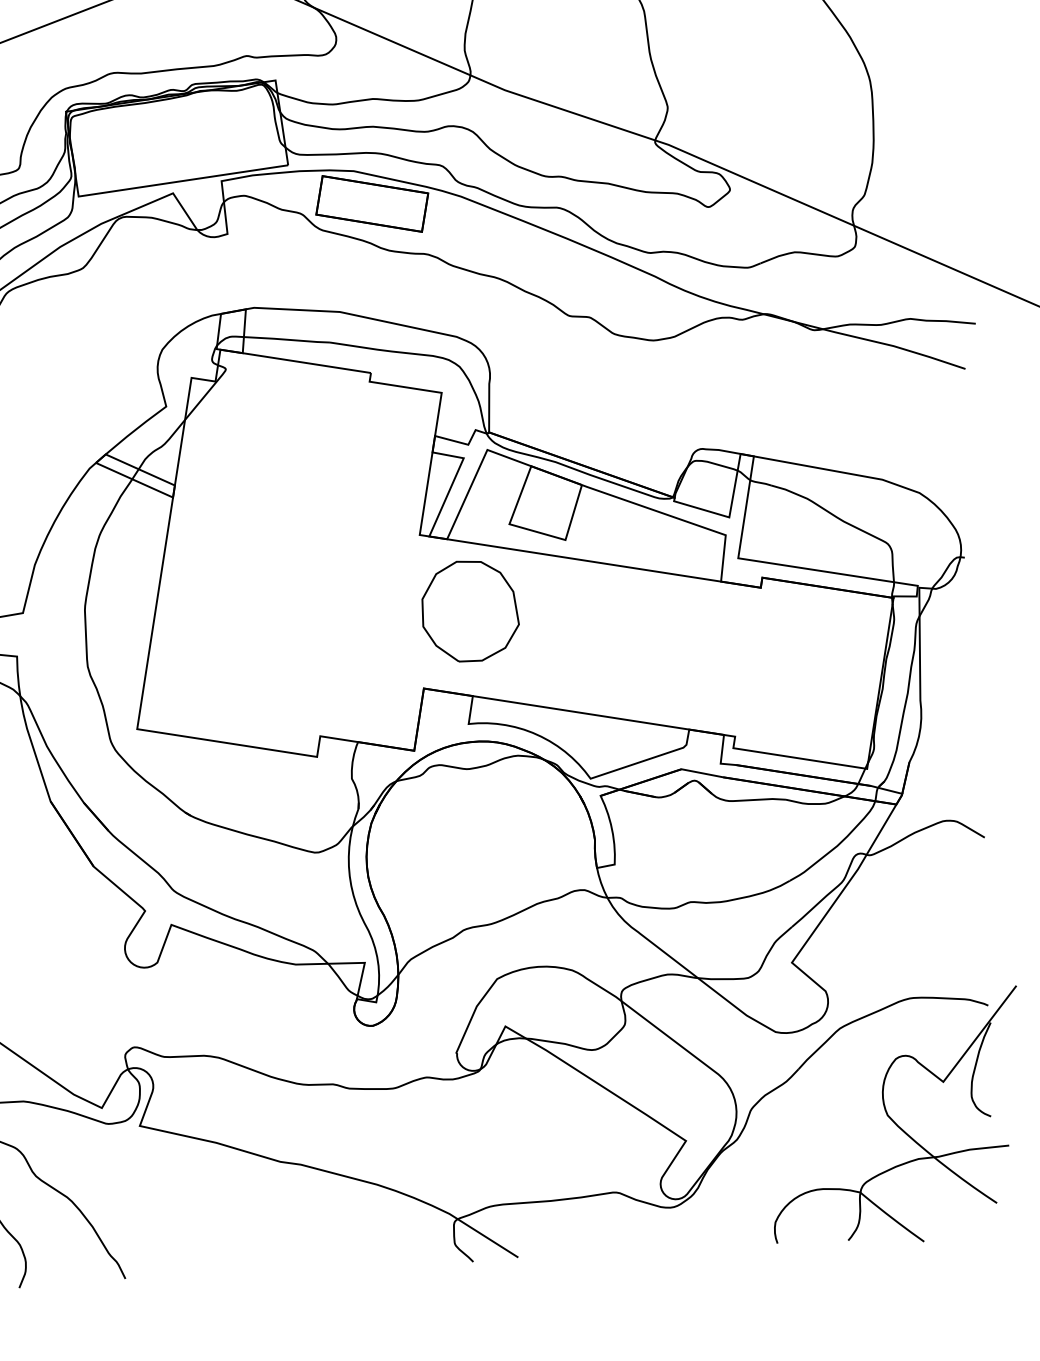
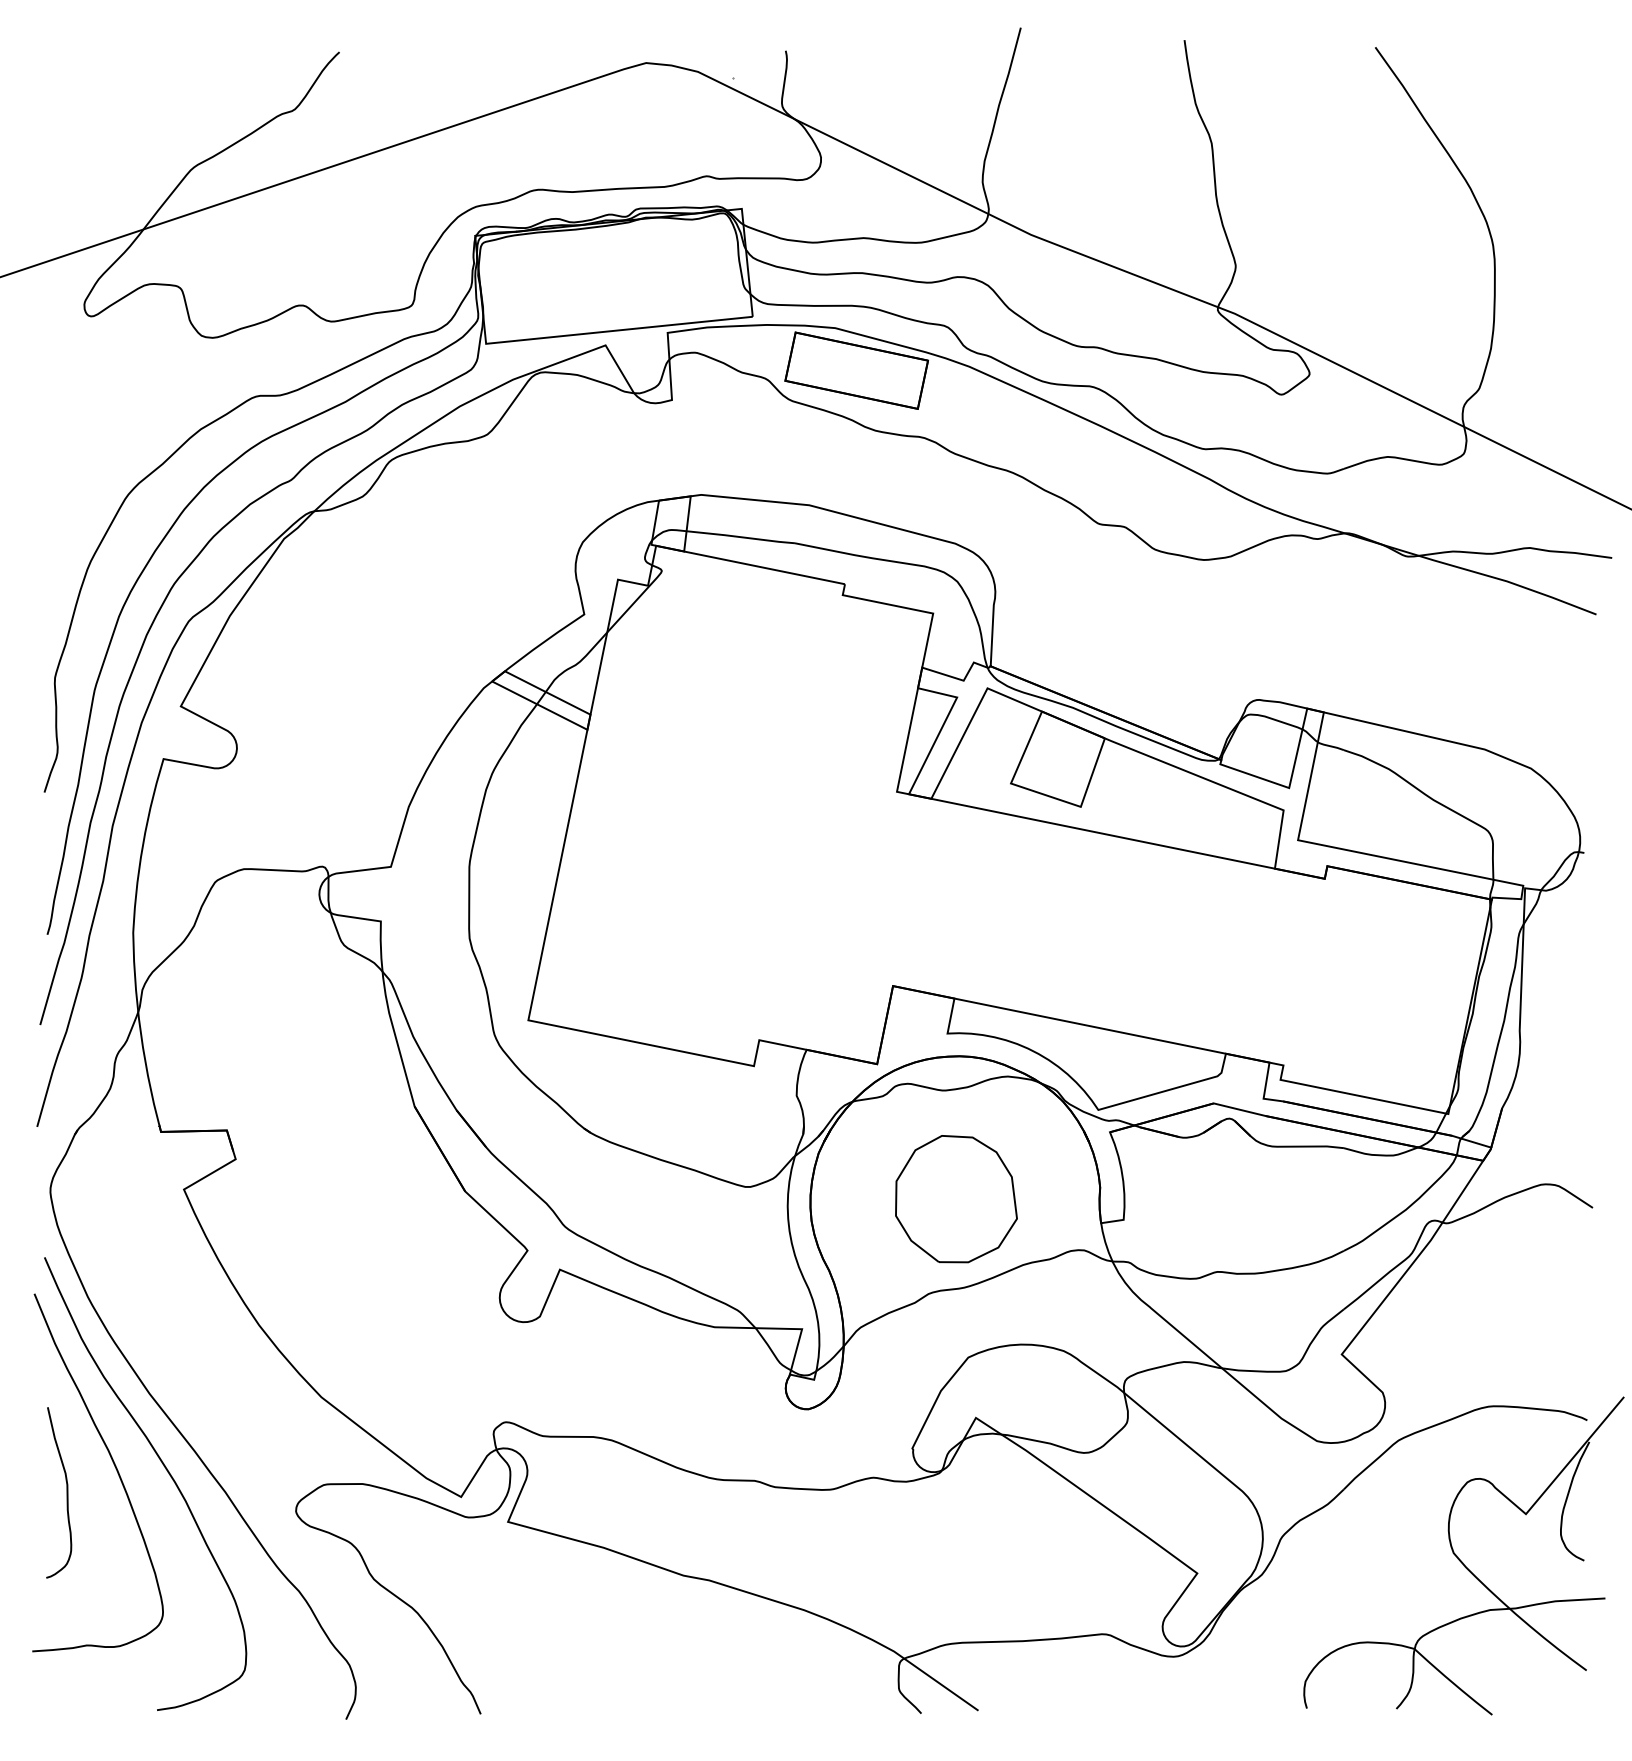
part: (470, 611) -> (956, 1199), moved

